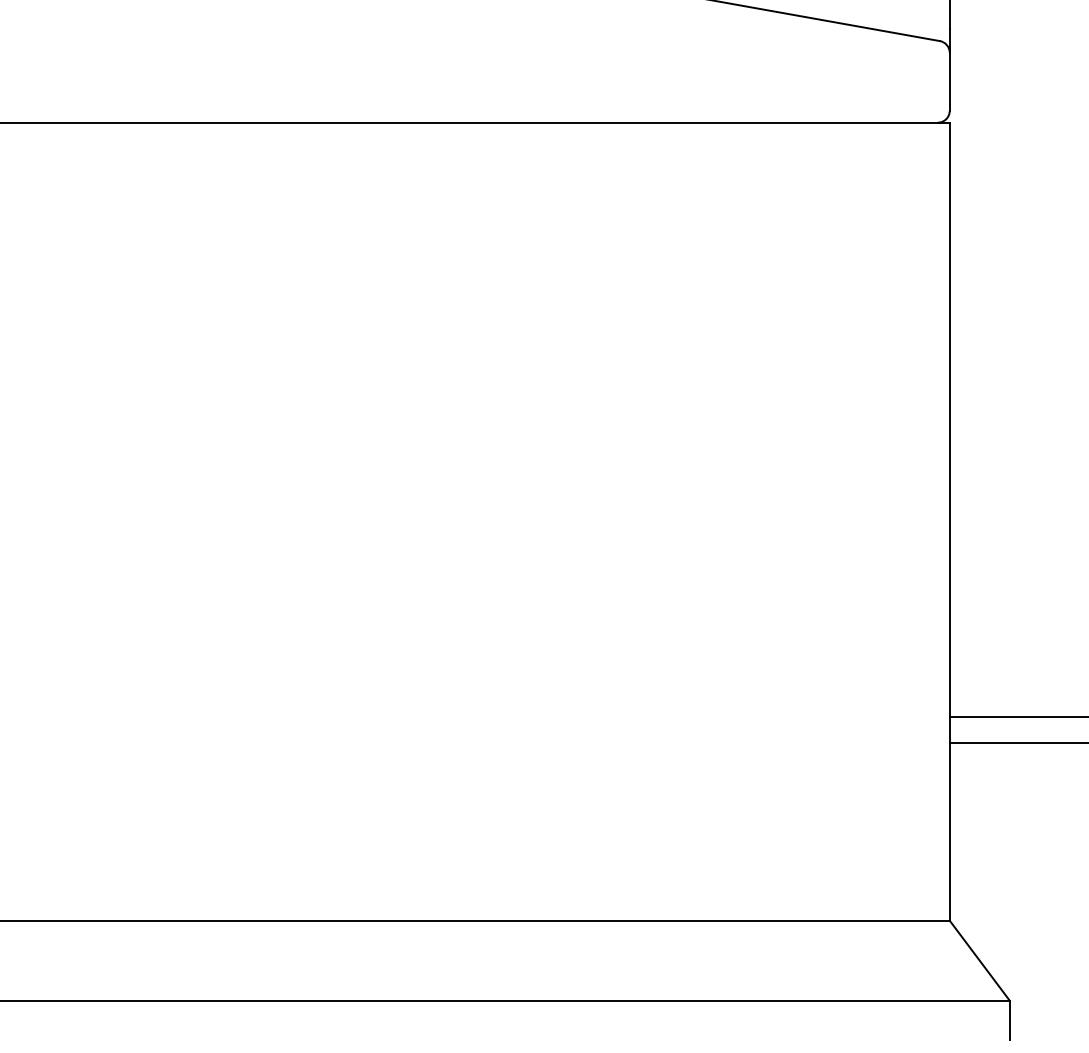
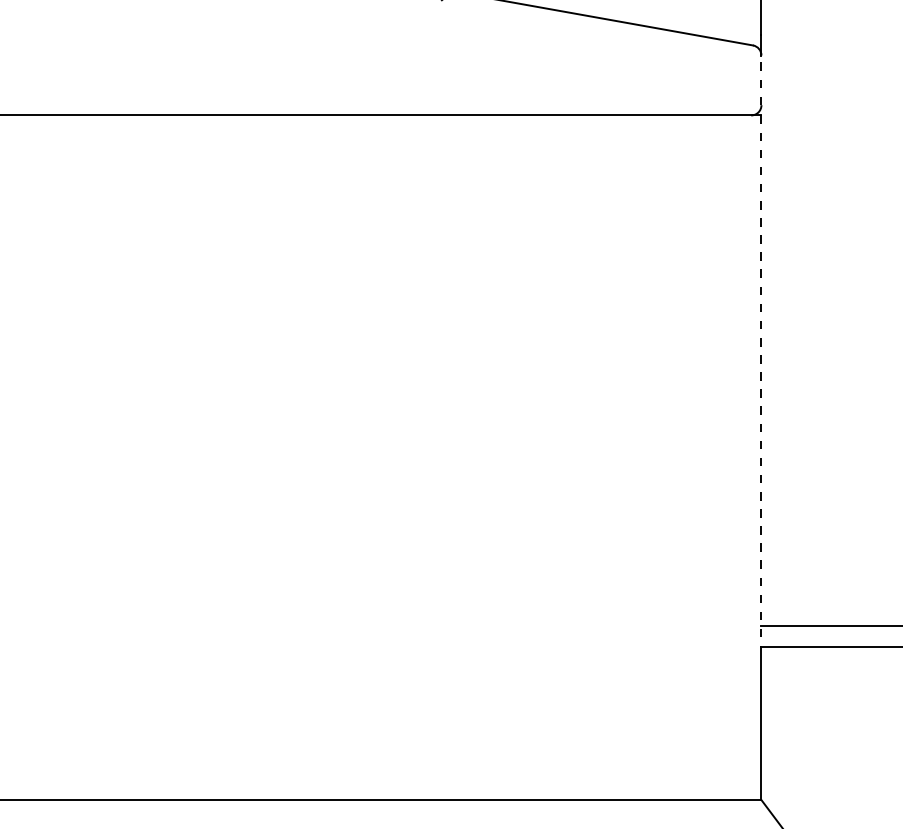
line: (949, 81) -> (761, 80), solid -> dashed
line: (949, 433) -> (761, 382), solid -> dashed

